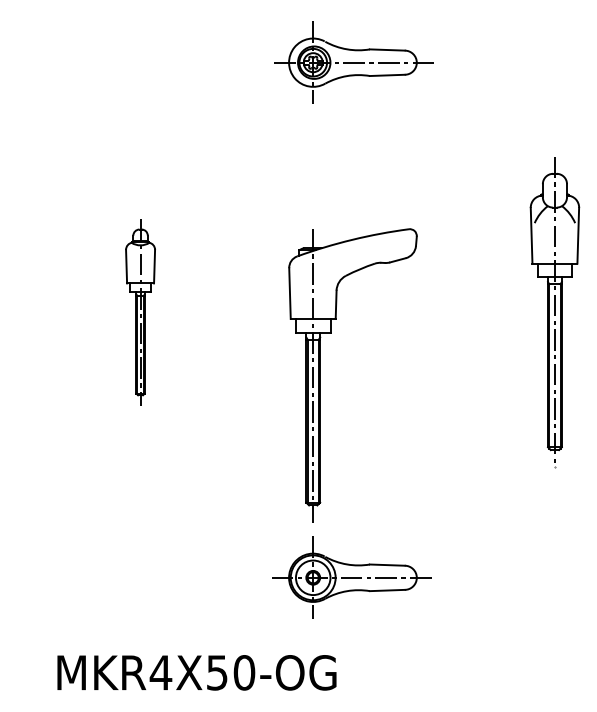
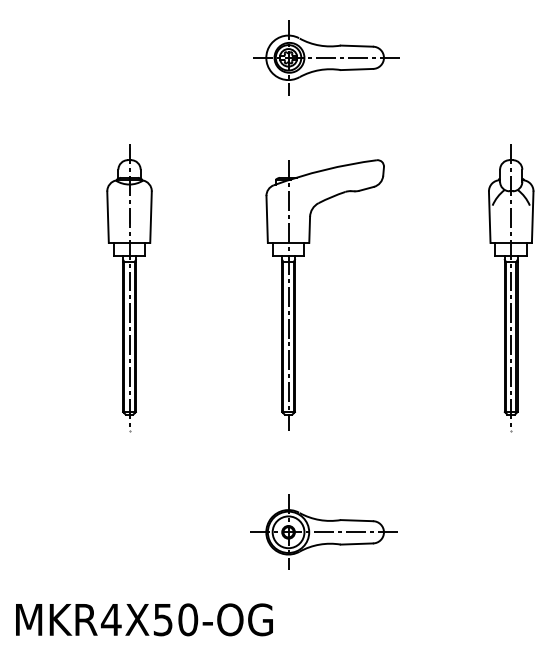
part: (140, 313) -> (129, 288), size x1.67
part: (320, 374) -> (295, 294), moved
text: (196, 672) -> (144, 619), moved

